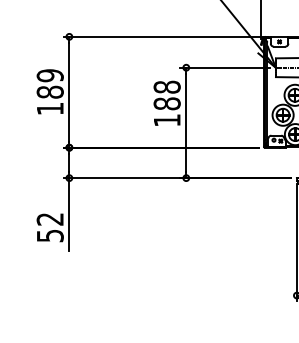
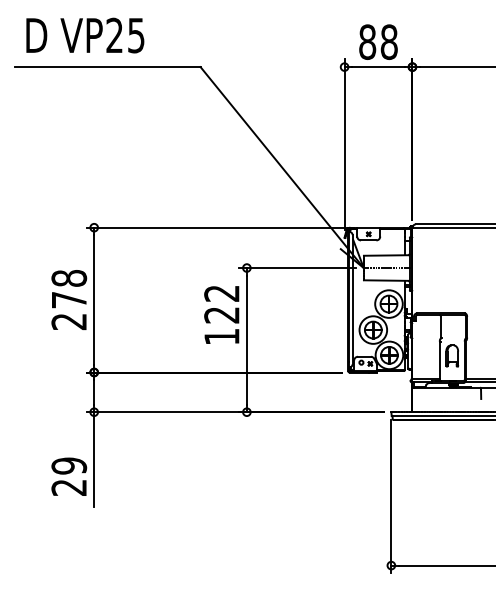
text: (50, 92) -> (69, 300), 189 -> 278
text: (166, 95) -> (221, 304), 188 -> 122
text: (50, 227) -> (69, 476), 52 -> 29

